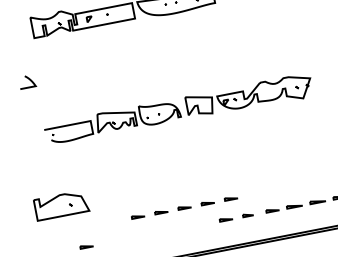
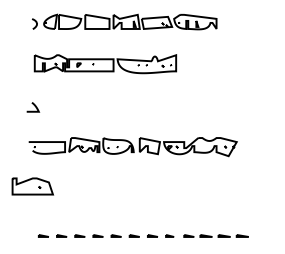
curve: (28, 80) -> (34, 106), moved
part: (61, 205) -> (32, 186), moved
part: (183, 207) -> (97, 235), moved

